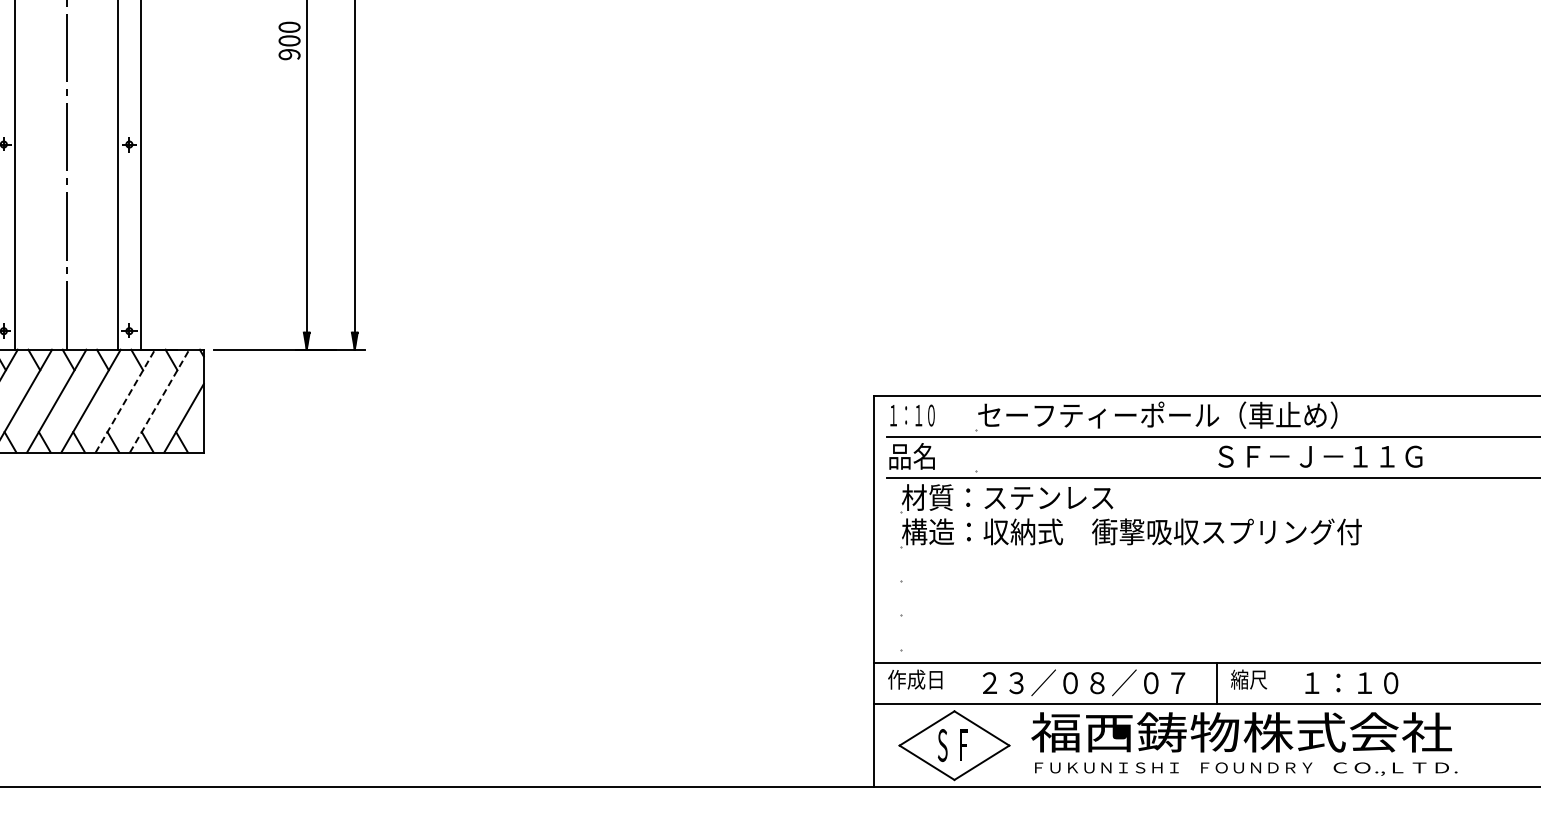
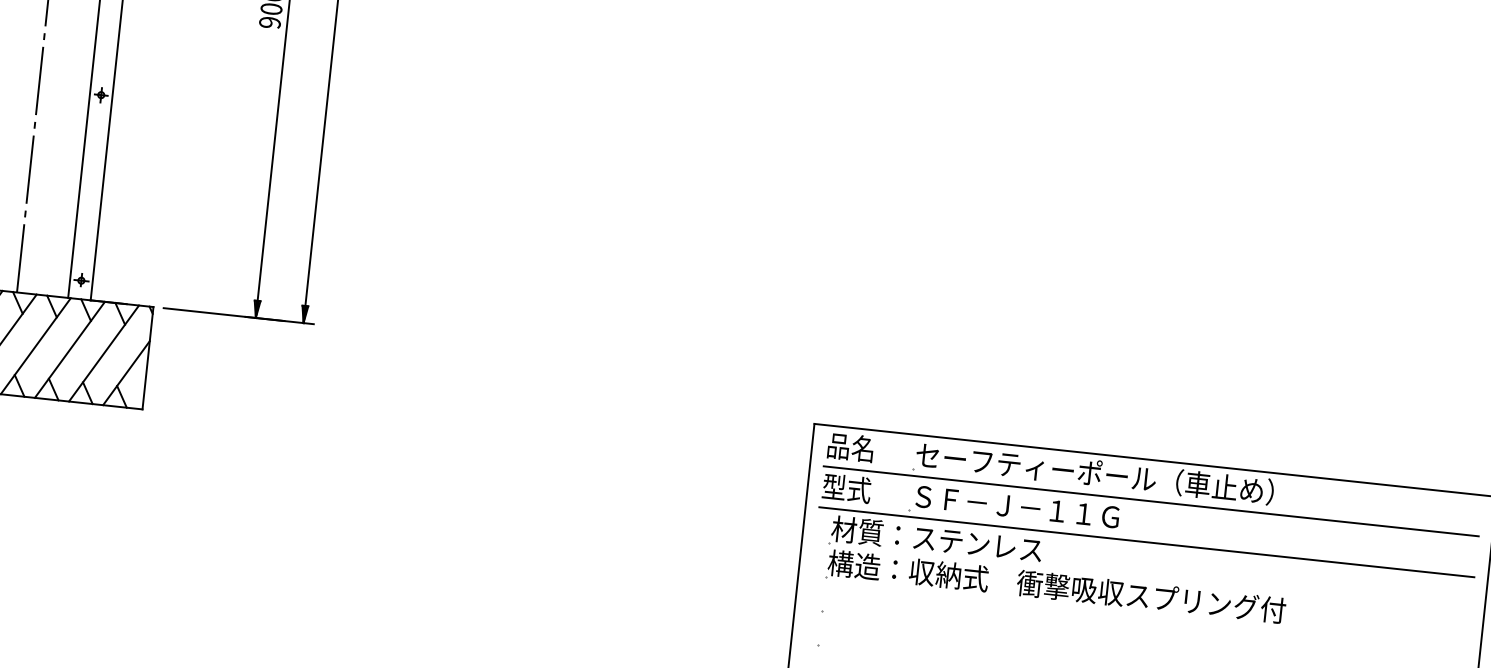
line: (125, 400) -> (70, 349), dashed -> solid
line: (159, 400) -> (103, 352), dashed -> solid
text: (911, 414) -> (850, 446), １：１０ -> 品名
text: (912, 456) -> (846, 488), 品名 -> 型式
text: (1320, 456) -> (1017, 506), moved

